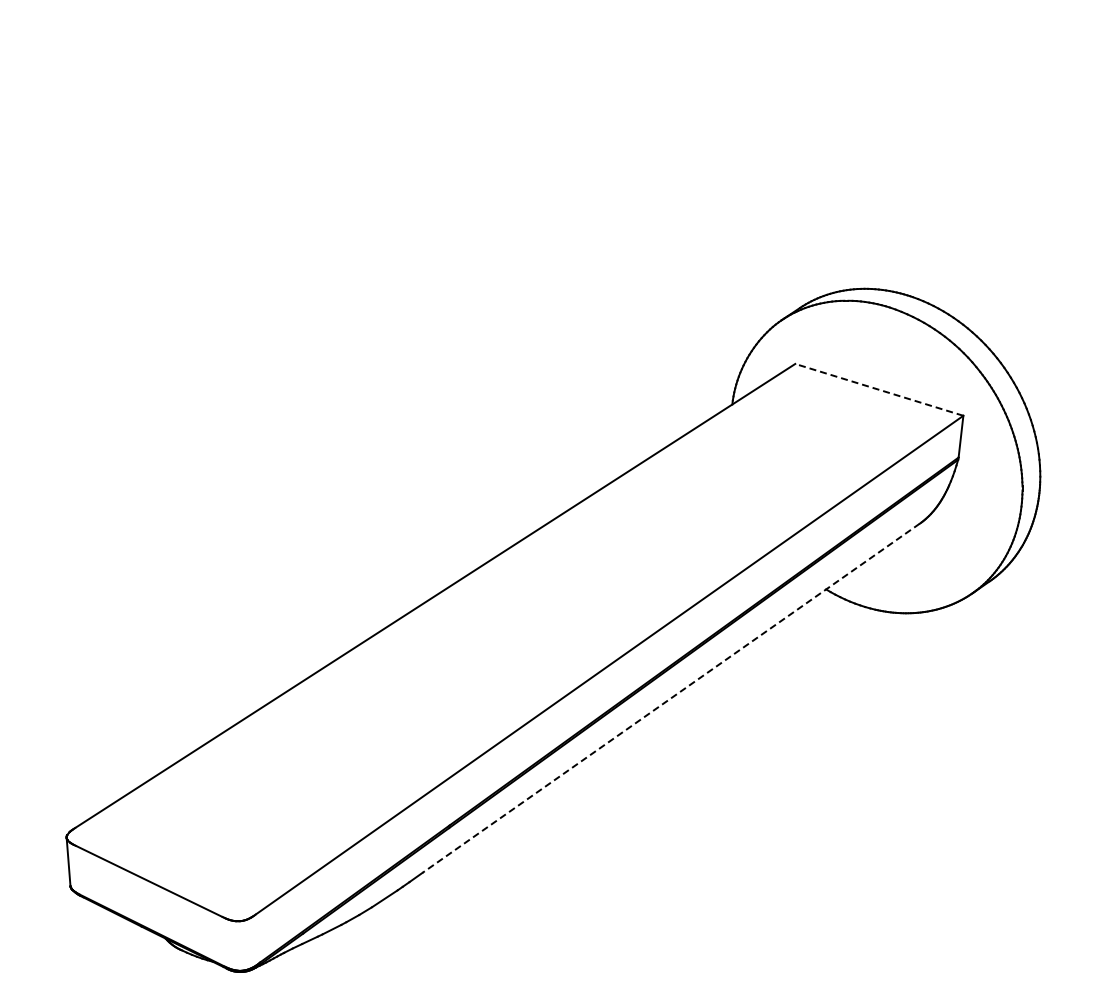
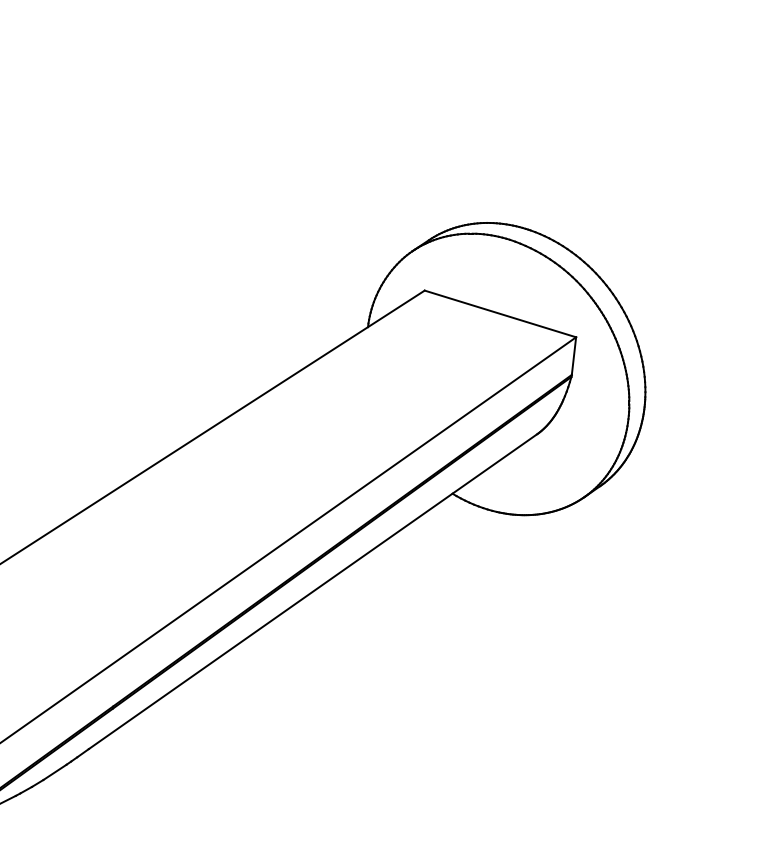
line: (879, 389) -> (500, 313), dashed -> solid
line: (671, 698) -> (313, 591), dashed -> solid

